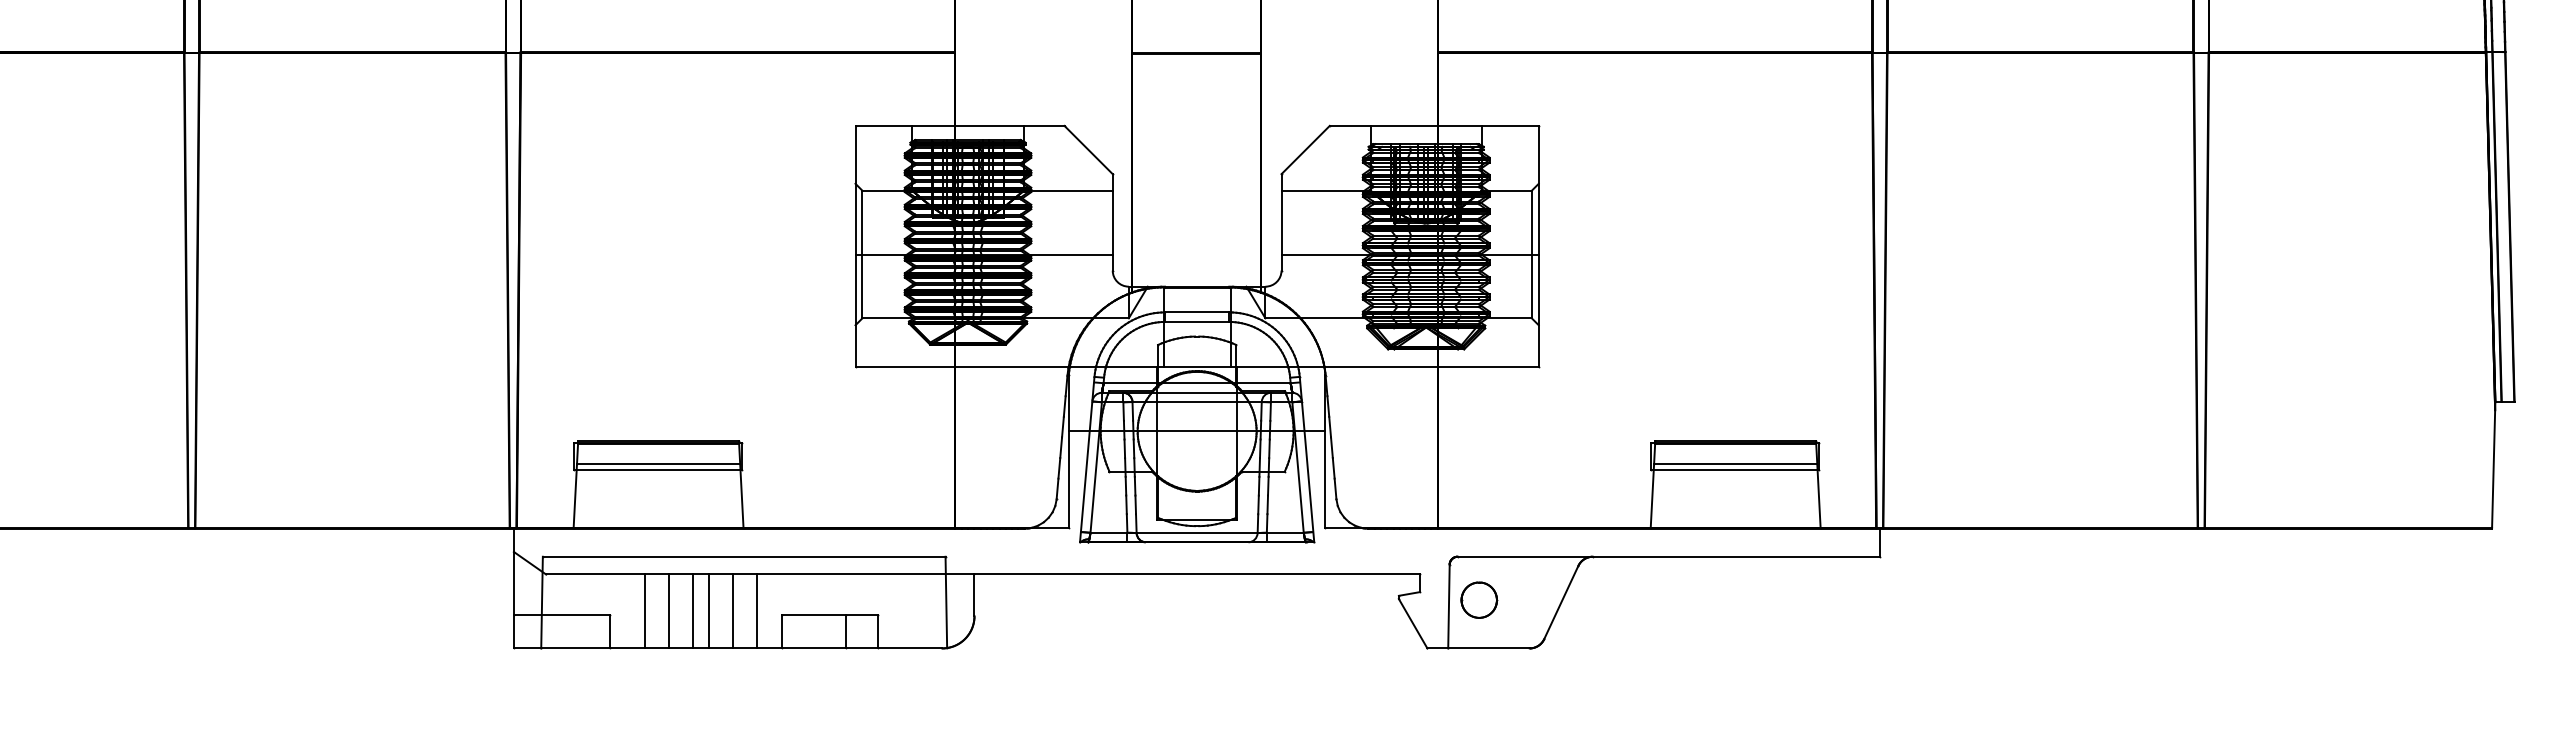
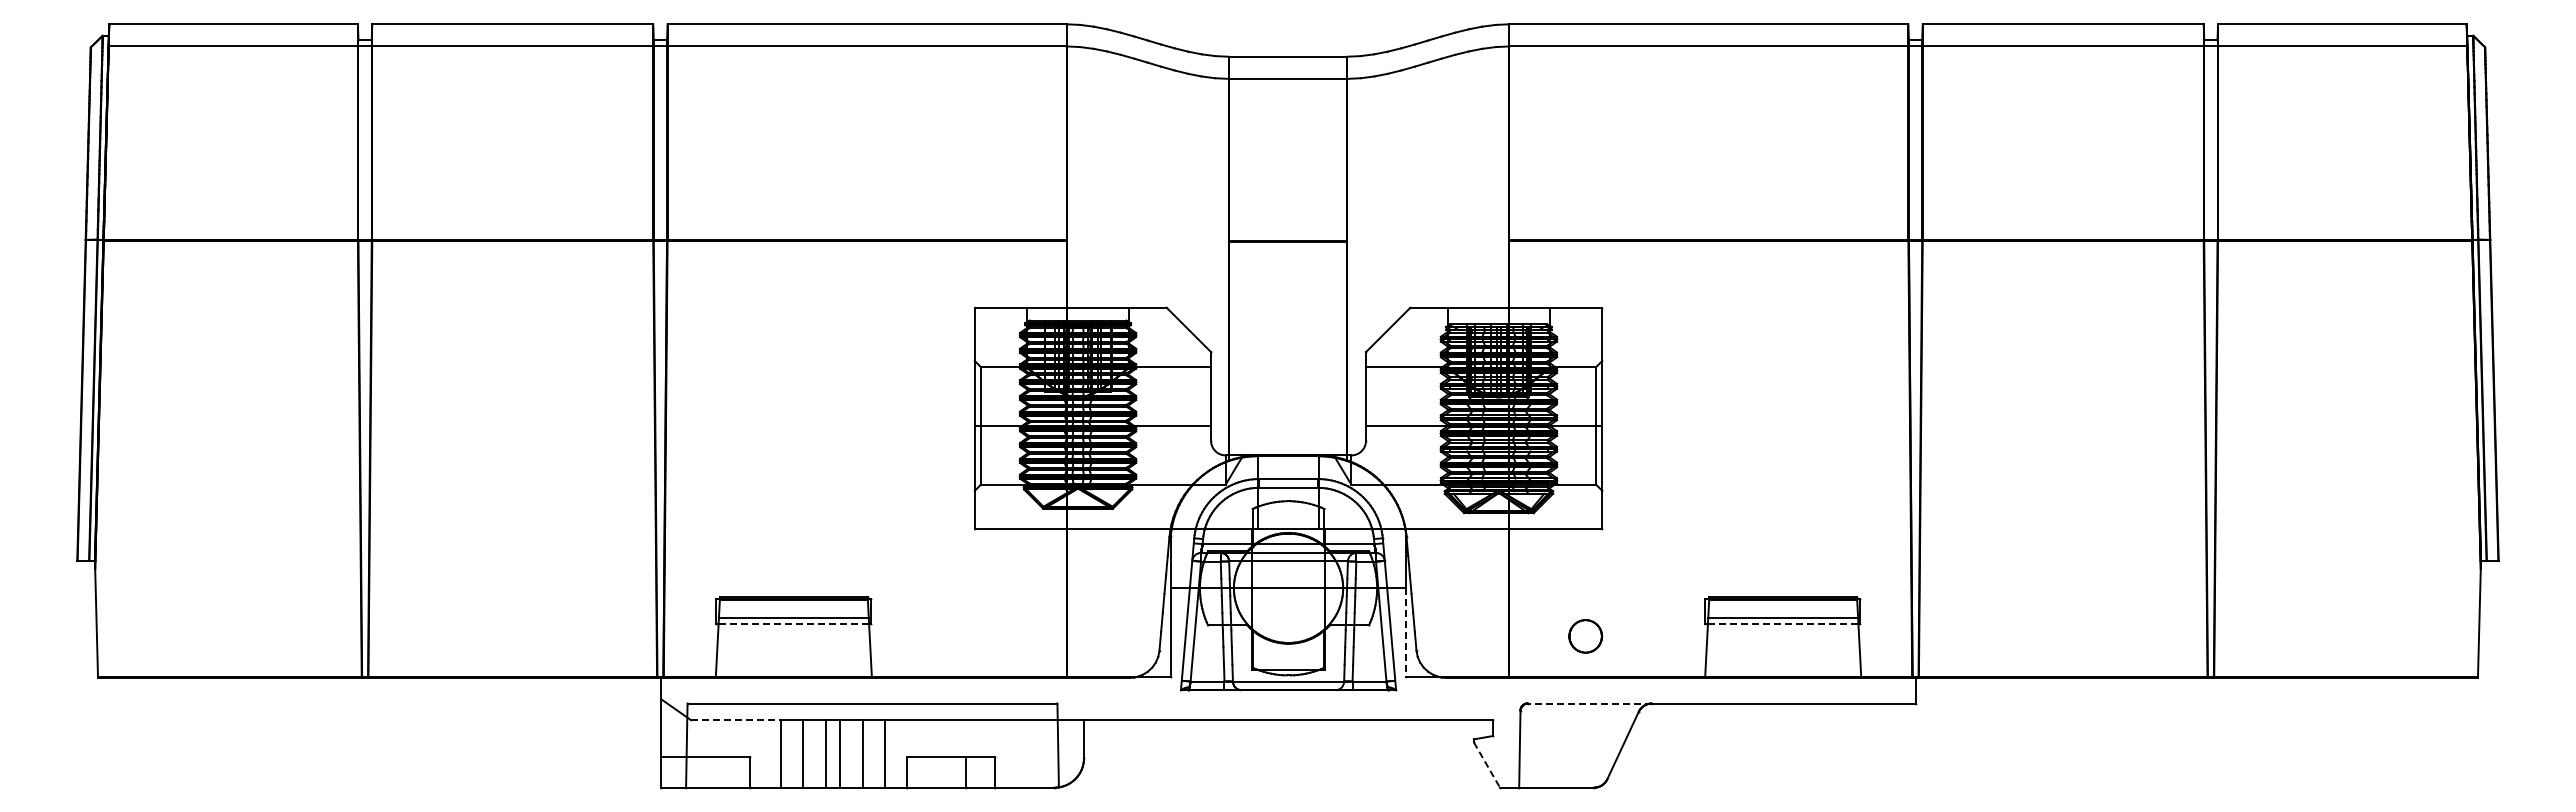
line: (659, 469) -> (794, 623), solid -> dashed
line: (1736, 469) -> (1783, 623), solid -> dashed
line: (1325, 479) -> (1406, 632), solid -> dashed
line: (1524, 556) -> (1589, 703), solid -> dashed
line: (596, 574) -> (736, 719), solid -> dashed
part: (1479, 600) -> (1585, 636), moved
line: (1413, 624) -> (1487, 765), solid -> dashed

